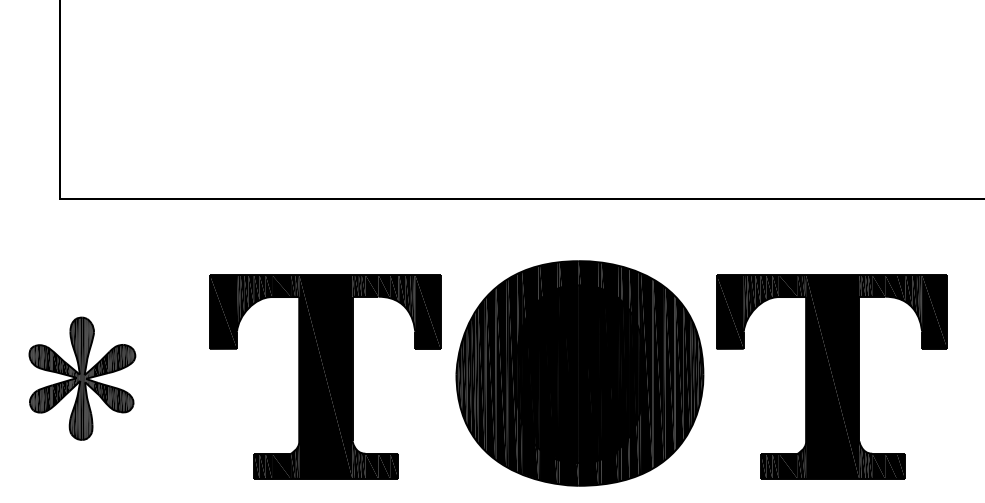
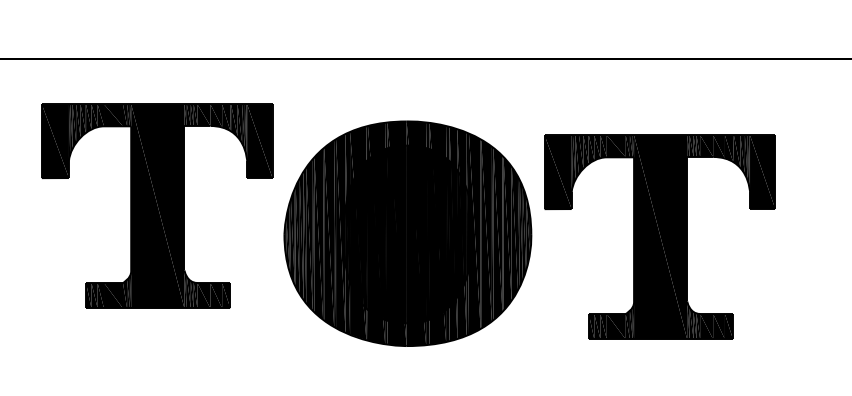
part: (325, 376) -> (157, 205), moved

